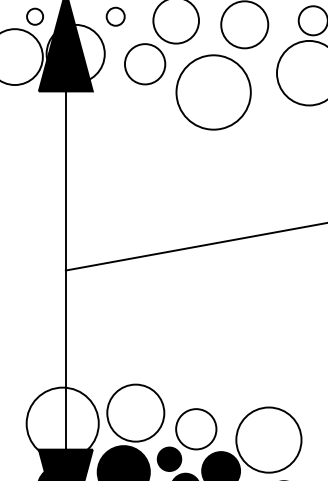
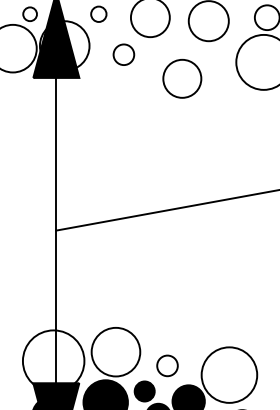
circle: (144, 63) -> (123, 54), size x0.6
circle: (213, 92) -> (182, 78), size x0.6
circle: (196, 428) -> (167, 365), size x0.6

